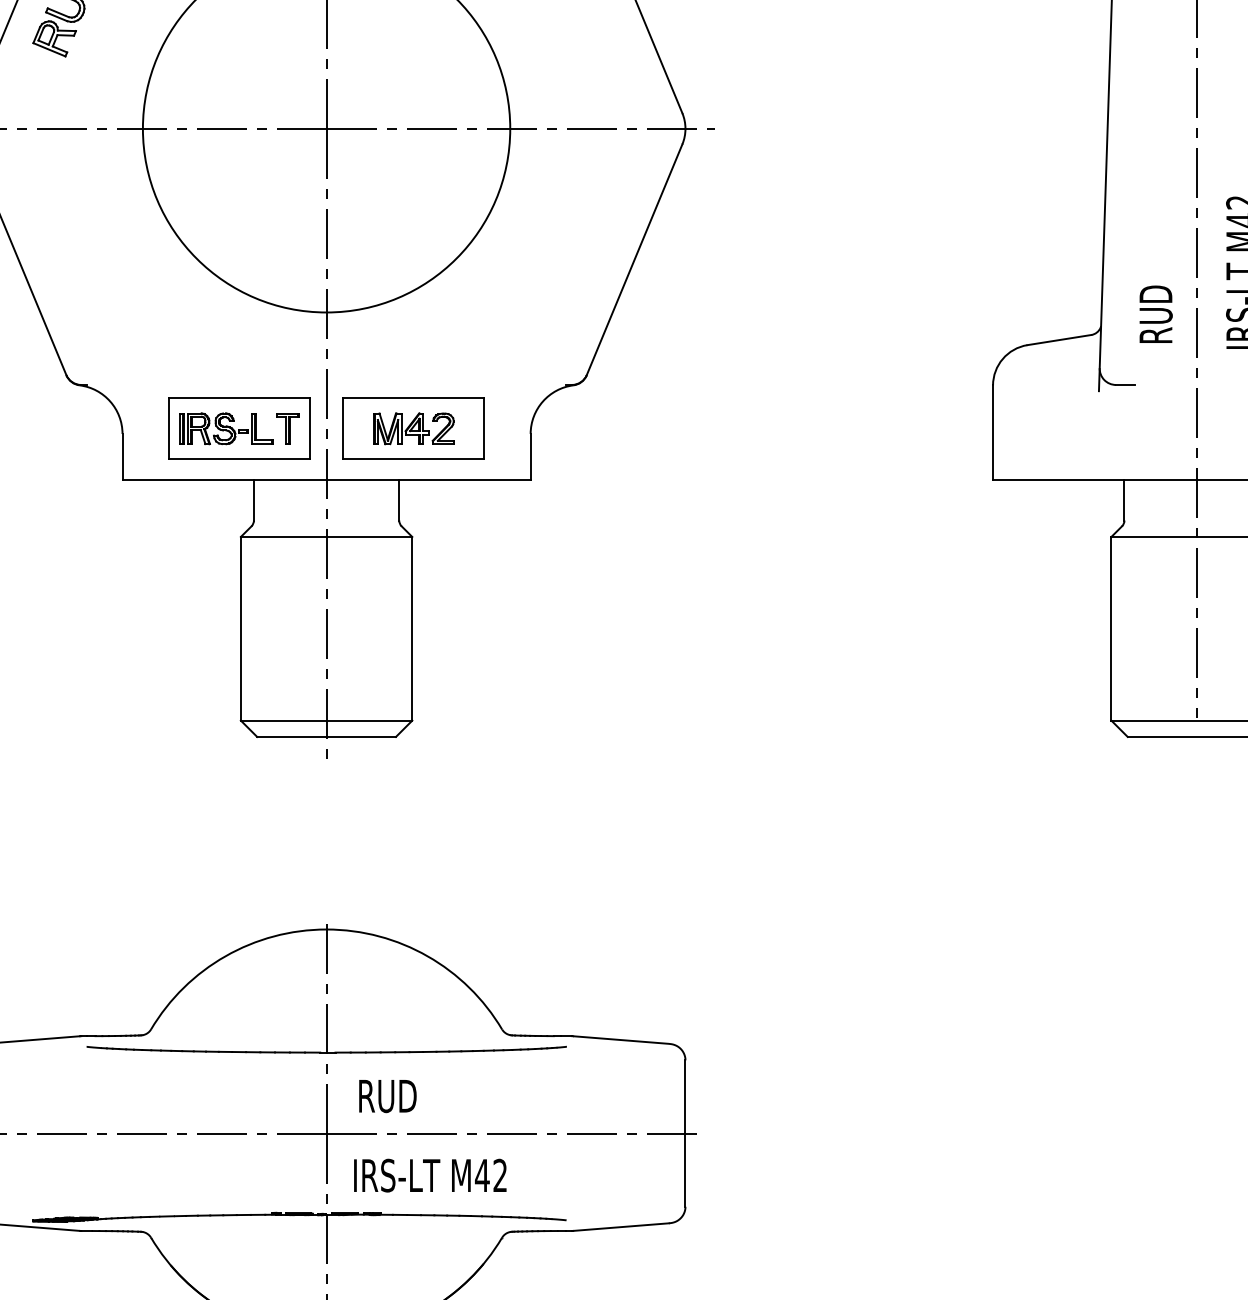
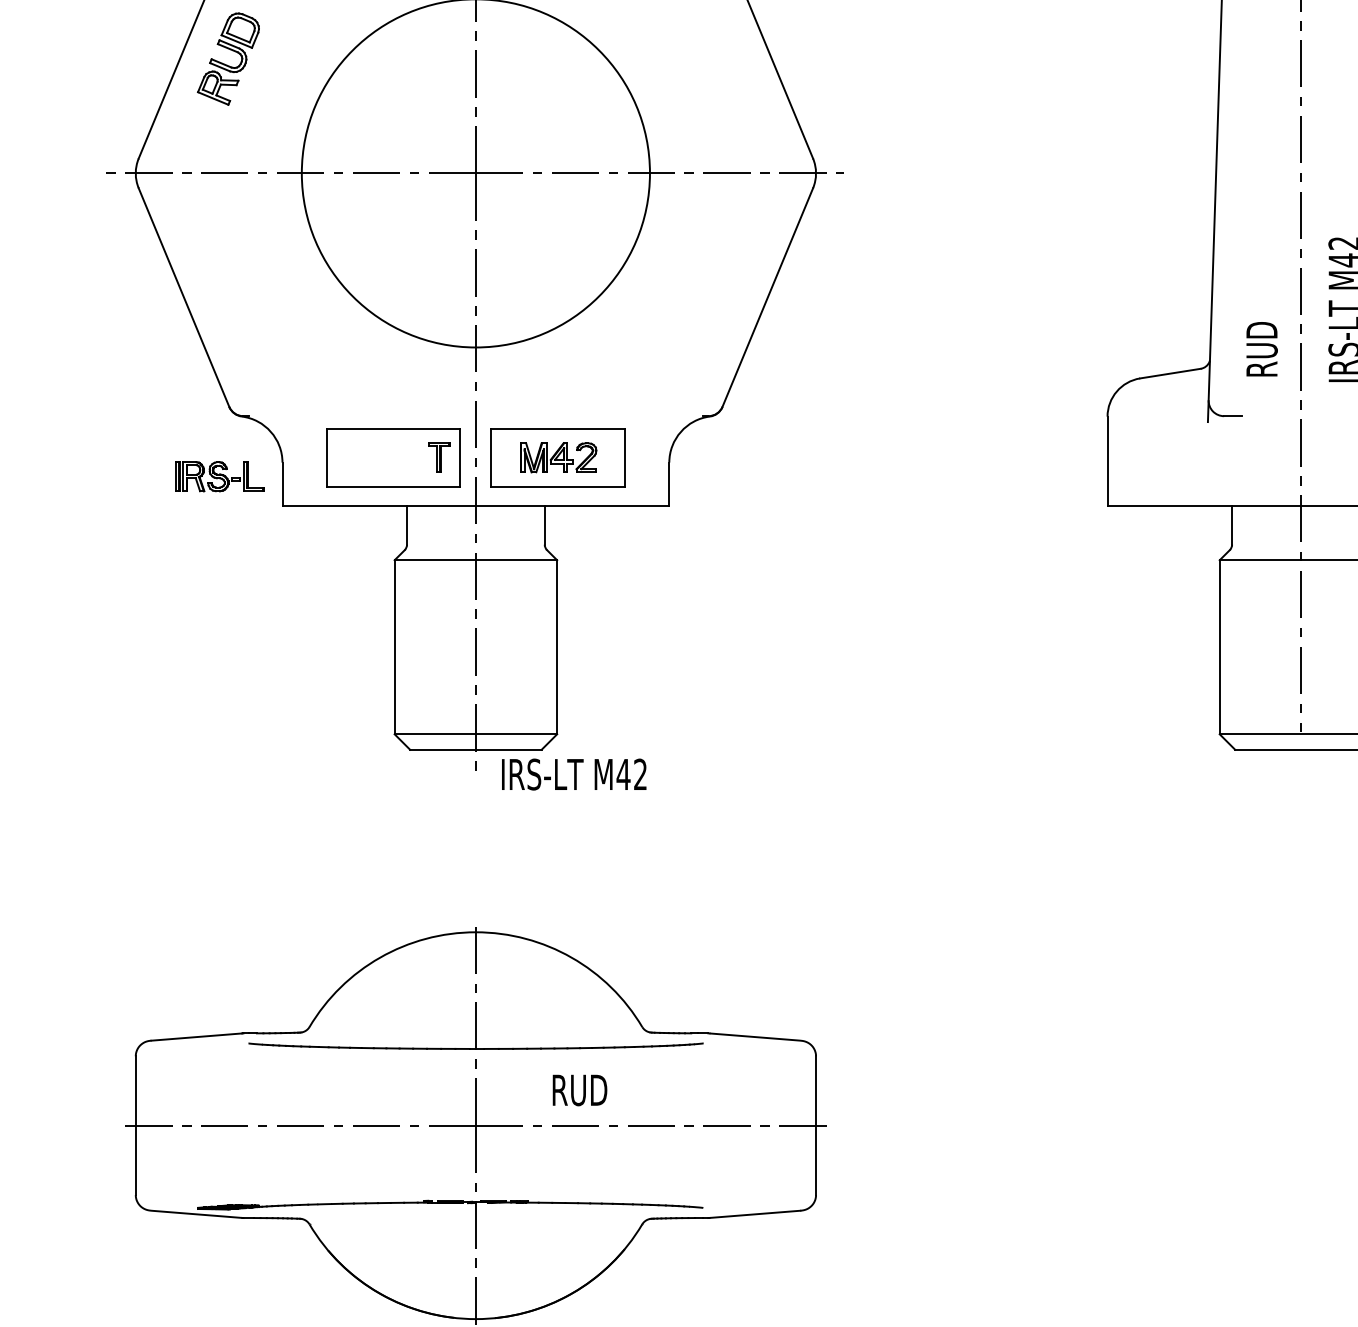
part: (225, 428) -> (219, 476), moved
text: (387, 1096) -> (579, 1090), moved
text: (430, 1175) -> (574, 774), moved

